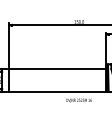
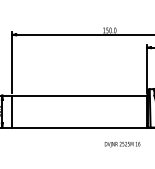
text: (79, 100) -> (122, 144), moved

